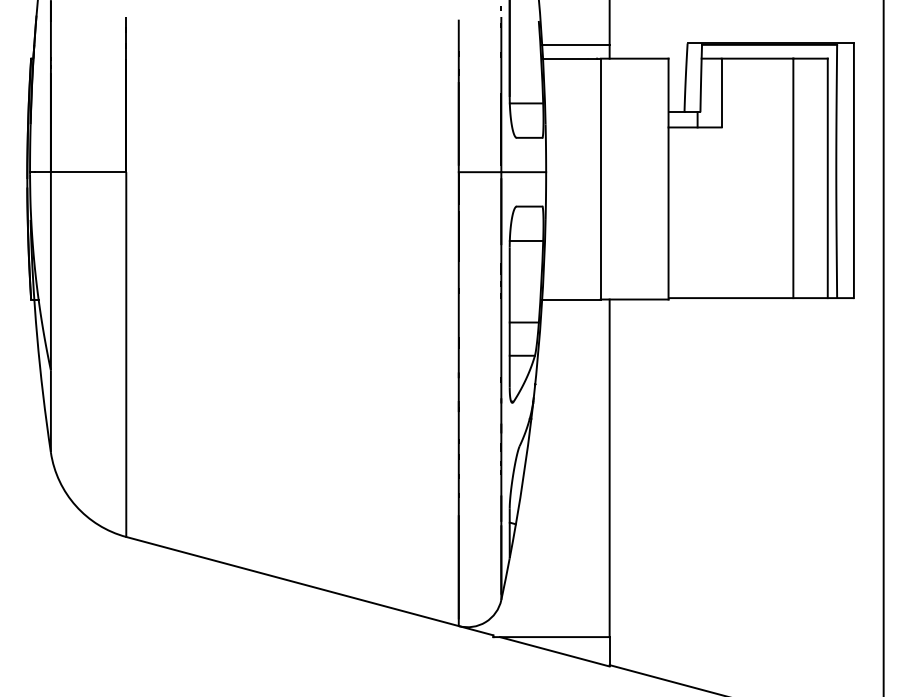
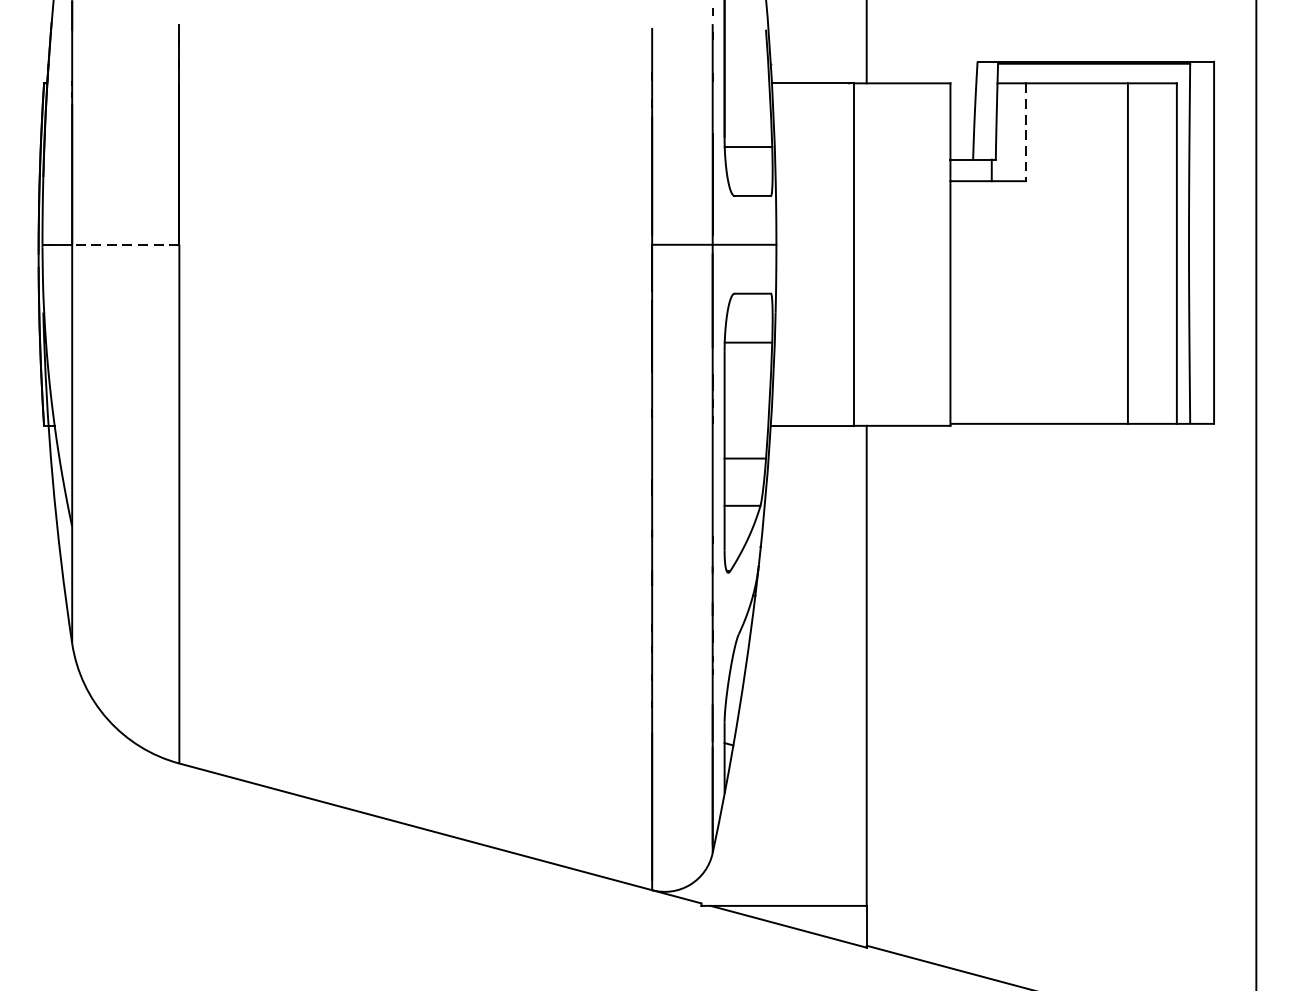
line: (575, 44) -> (818, 63), removed
line: (721, 93) -> (1025, 132), solid -> dashed
line: (88, 172) -> (125, 245), solid -> dashed

